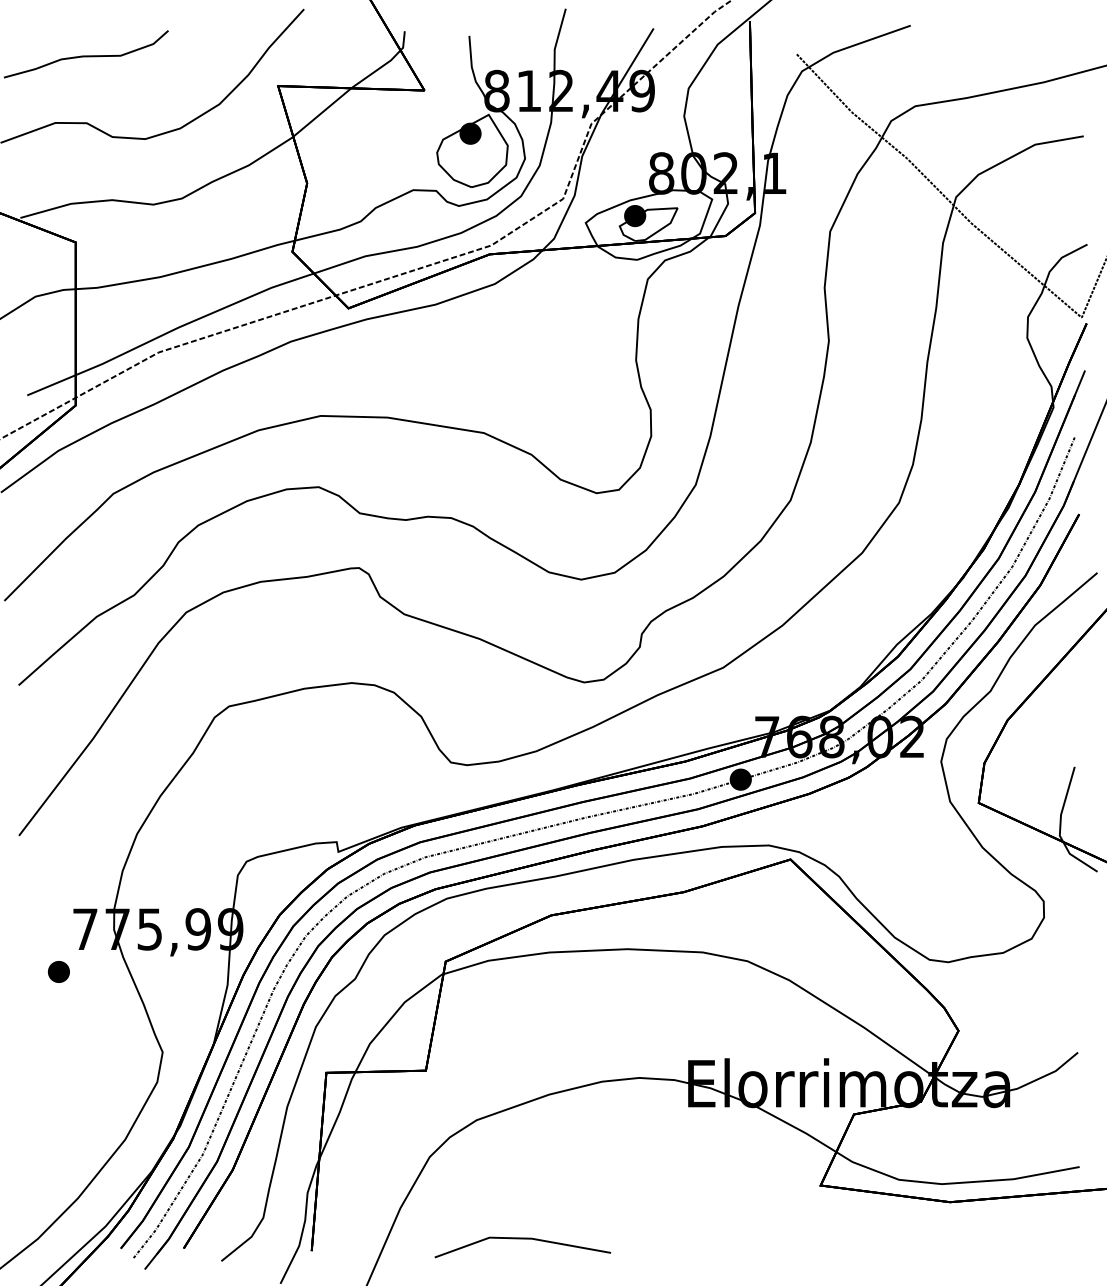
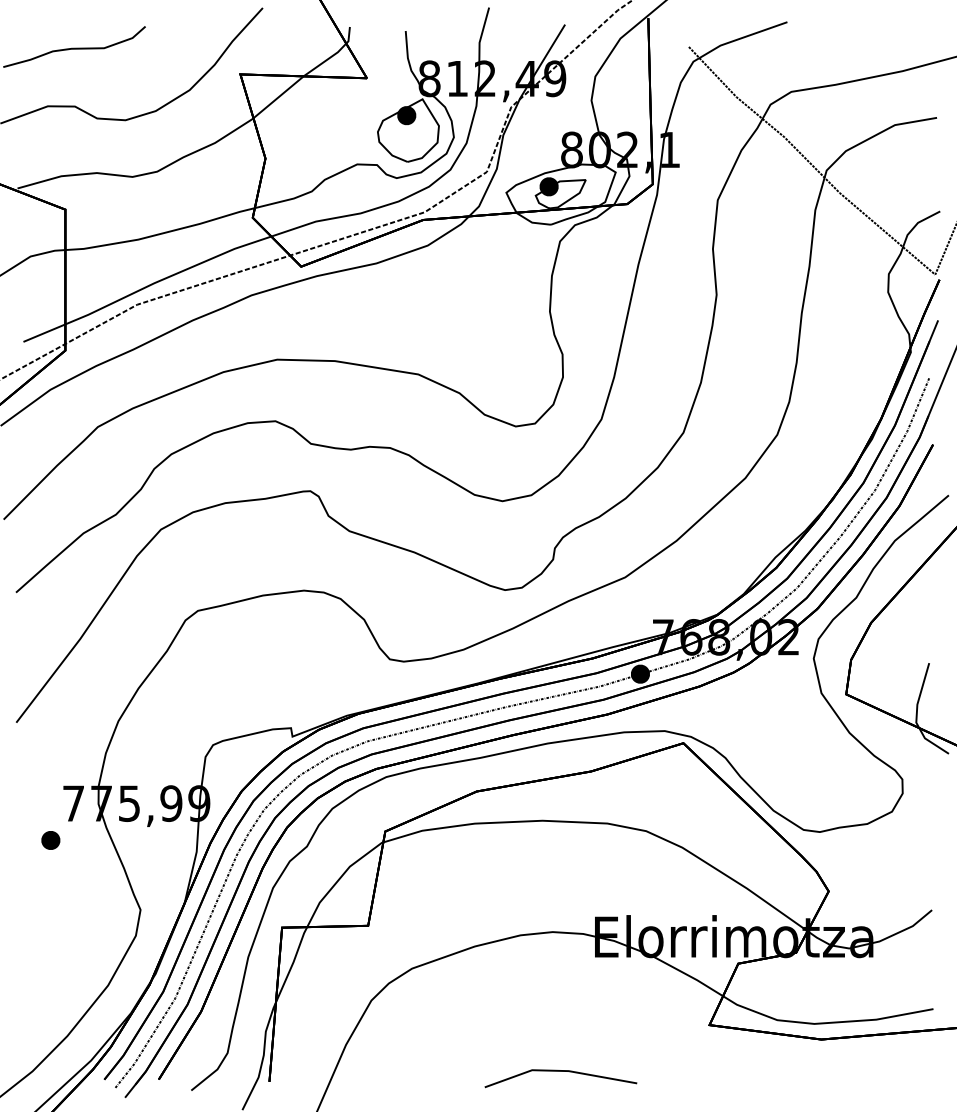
part: (522, 1239) -> (560, 1071), moved

